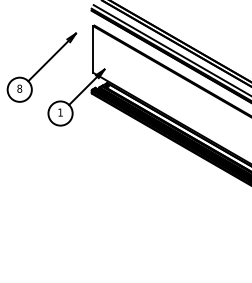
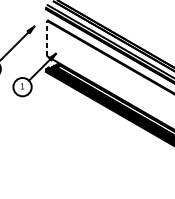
line: (93, 49) -> (47, 38), solid -> dashed

